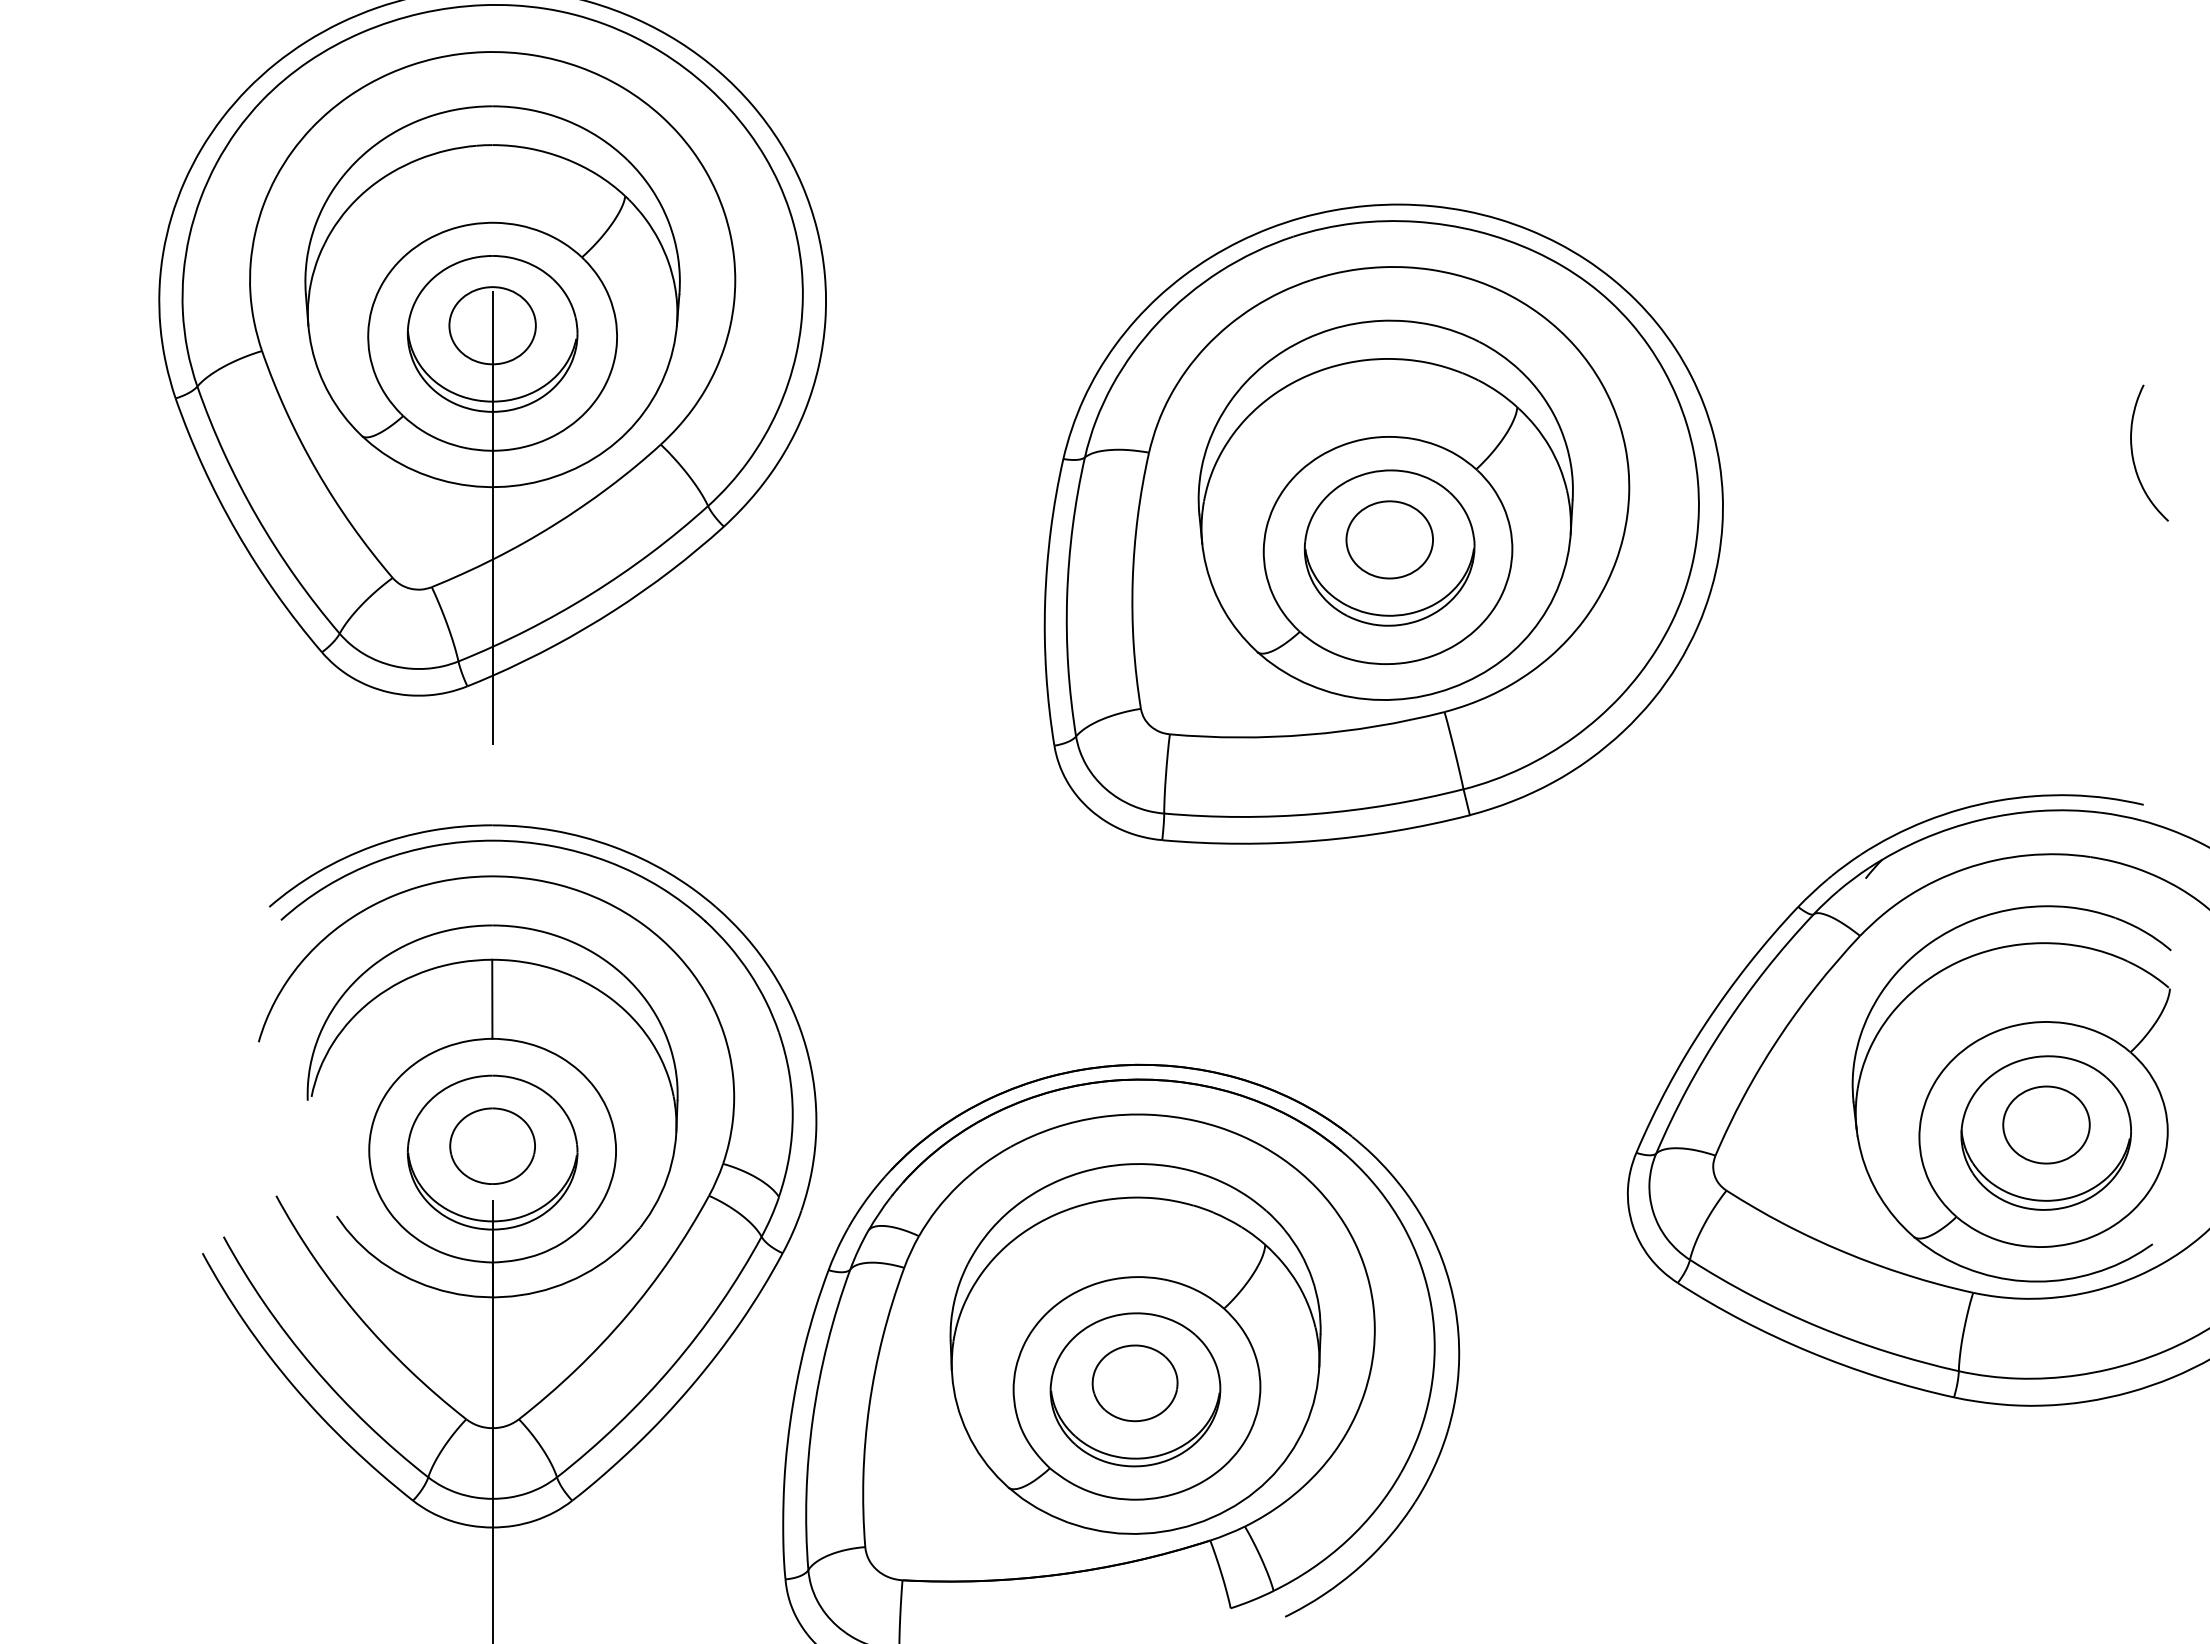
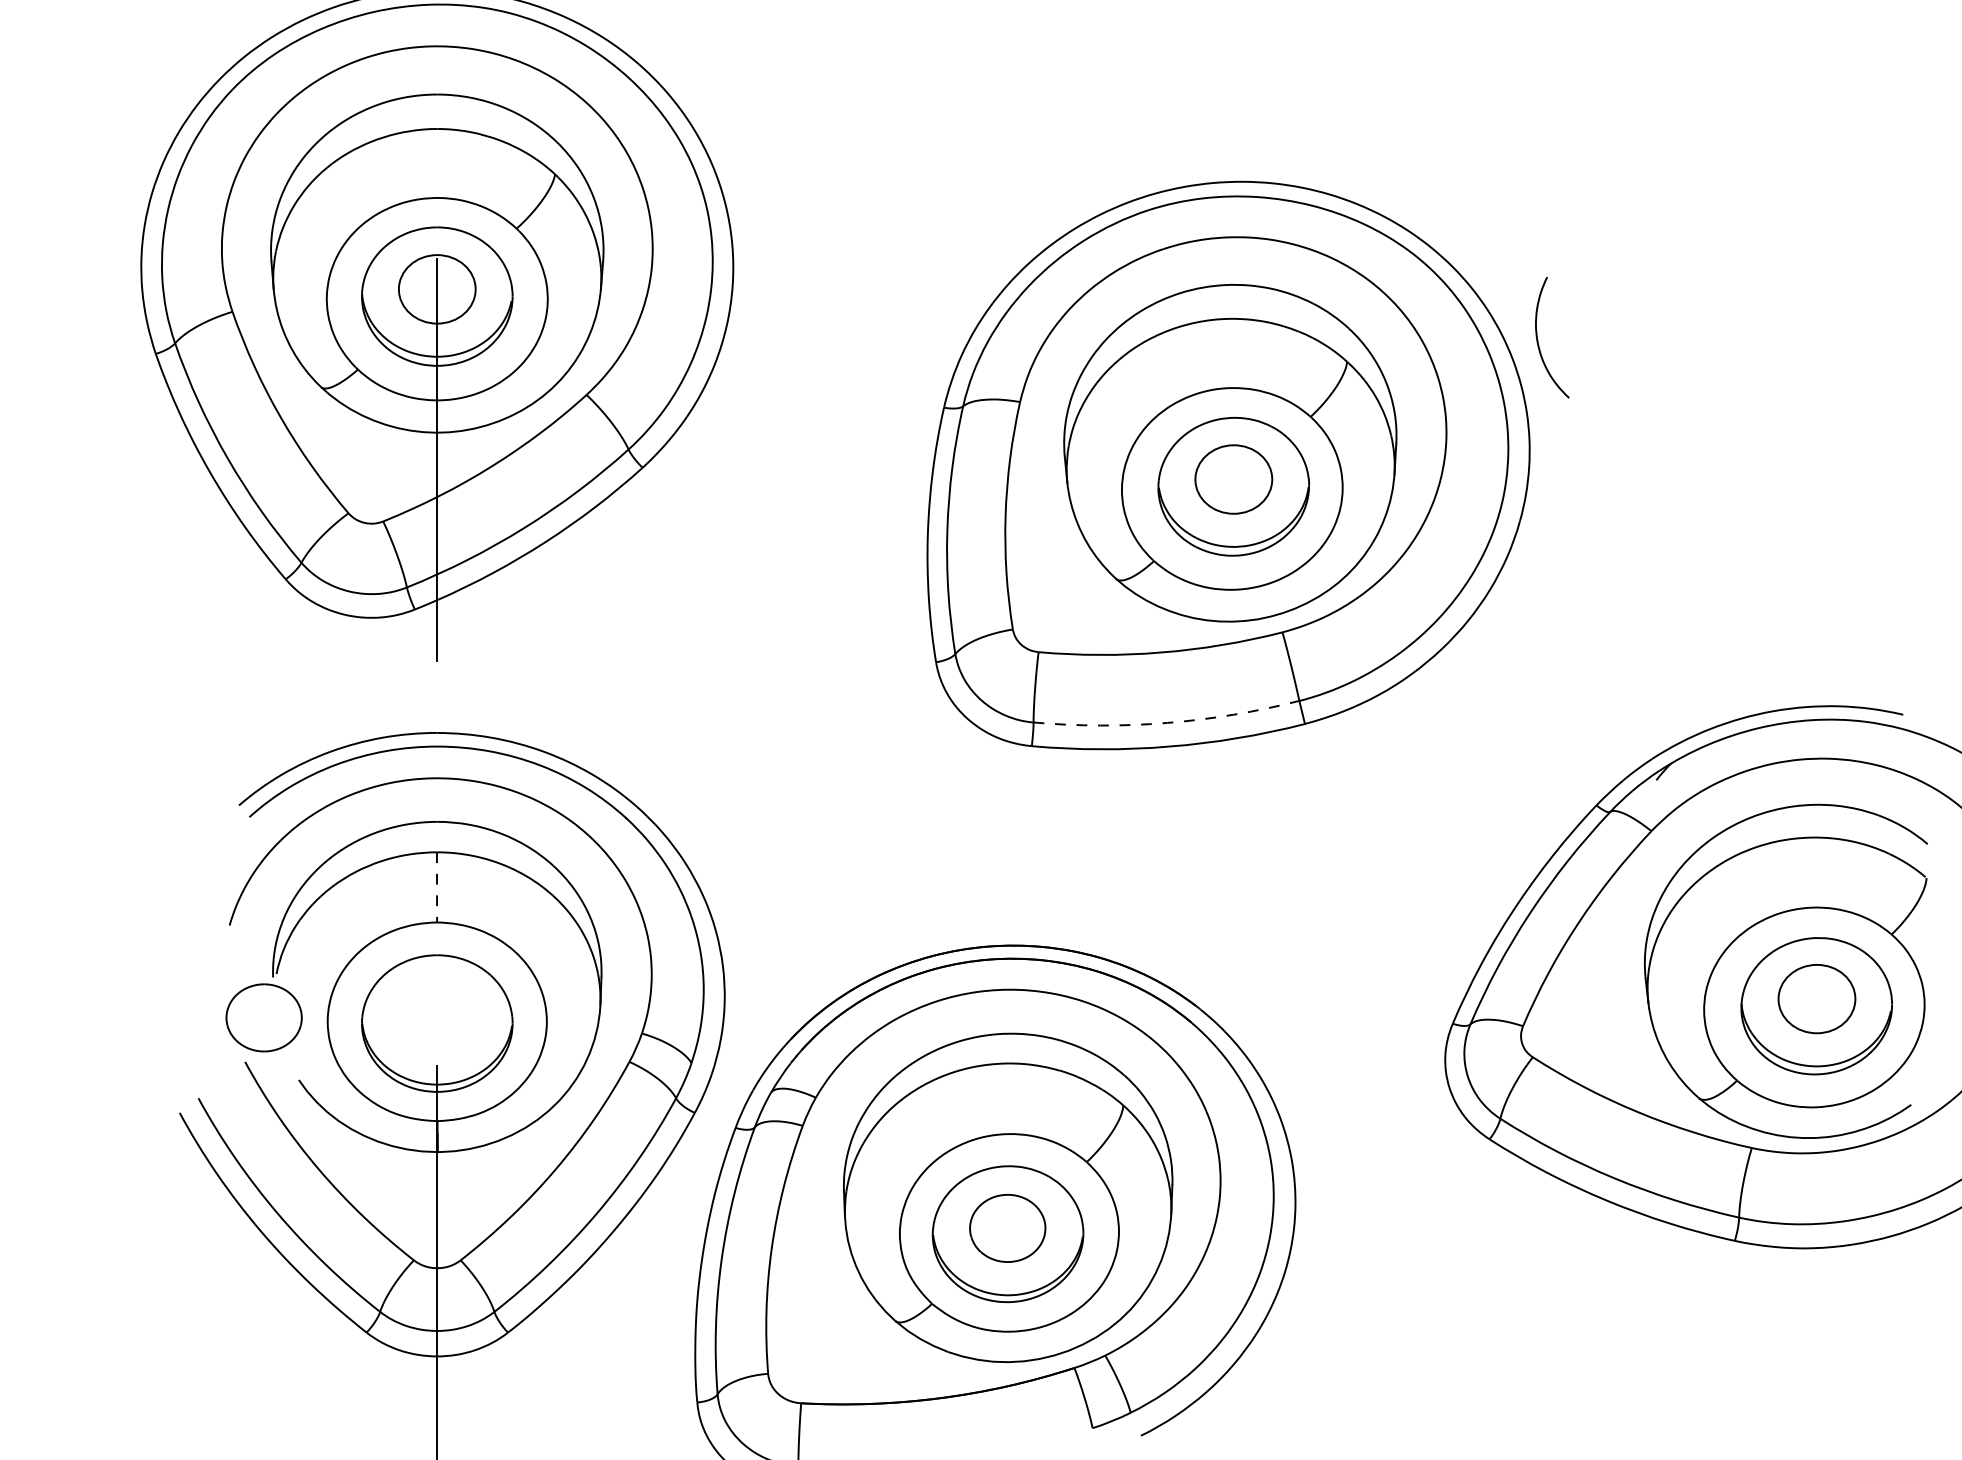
curve: (2133, 454) -> (1538, 338), moved
arc: (1314, 814) -> (1167, 723), solid -> dashed
line: (492, 999) -> (437, 887), solid -> dashed
part: (492, 1145) -> (264, 1017), moved

